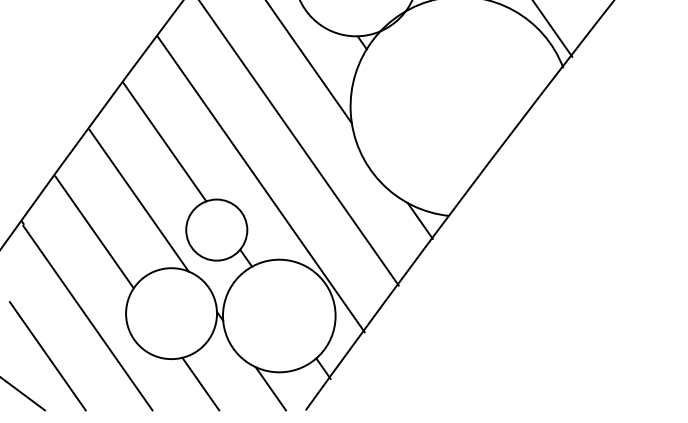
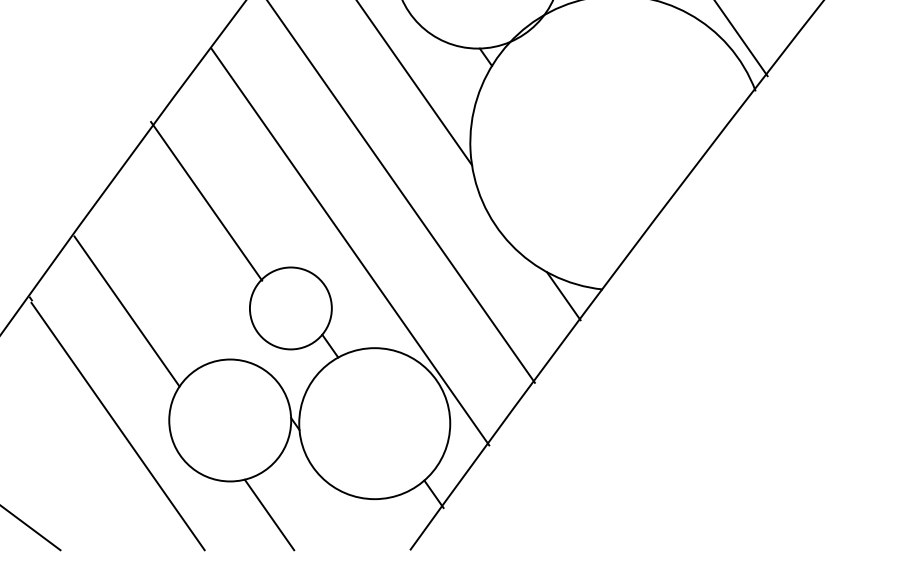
line: (164, 142) -> (206, 201), moved
line: (138, 200) -> (185, 268), removed
line: (47, 356) -> (63, 477), removed
line: (270, 388) -> (362, 520), removed

